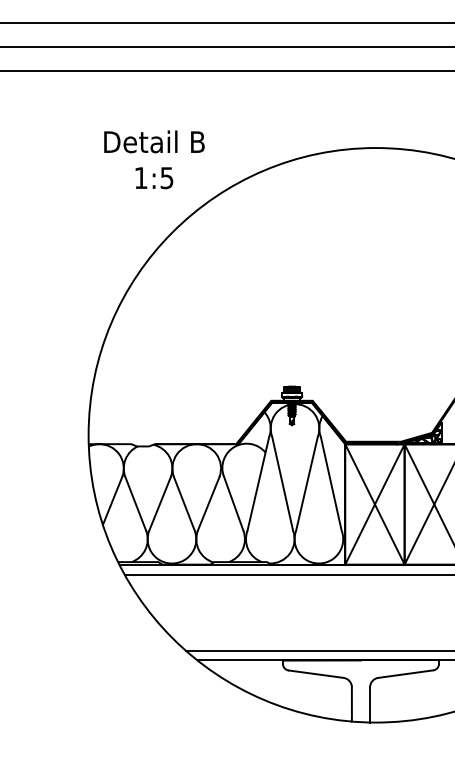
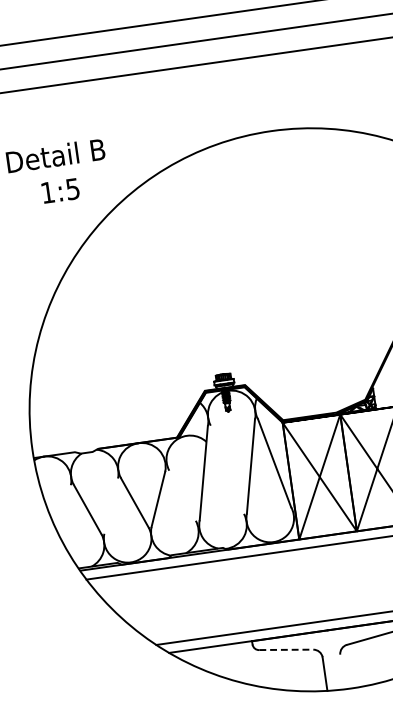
line: (282, 483) -> (227, 469), removed
line: (112, 500) -> (64, 509), removed
line: (159, 503) -> (110, 505), removed
line: (233, 503) -> (182, 495), removed
line: (316, 674) -> (286, 650), solid -> dashed
line: (370, 704) -> (343, 671), removed

